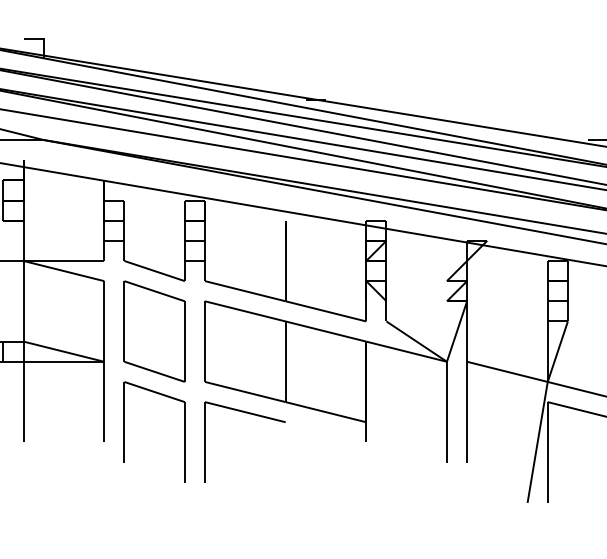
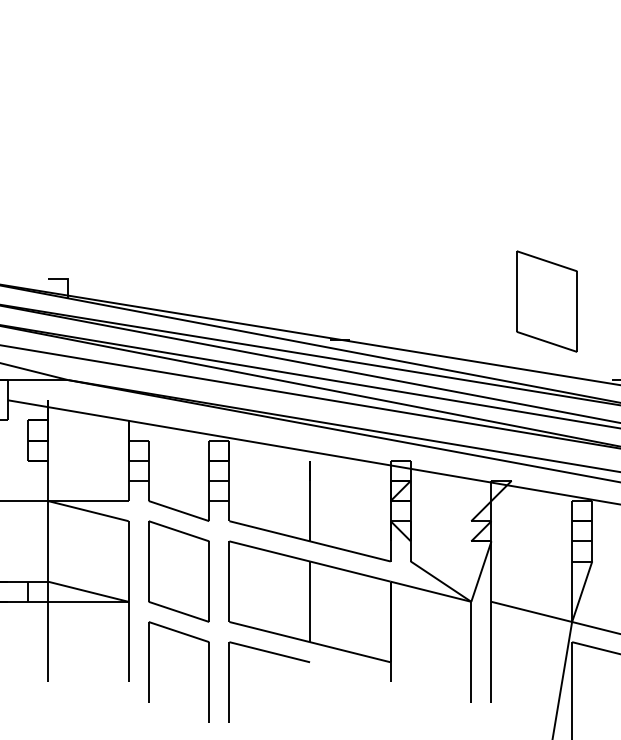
part: (522, 61) -> (546, 301), added

